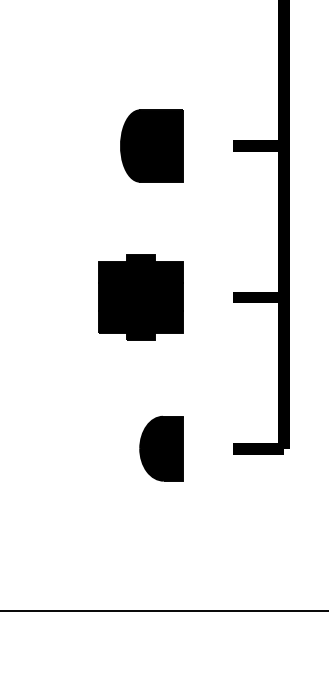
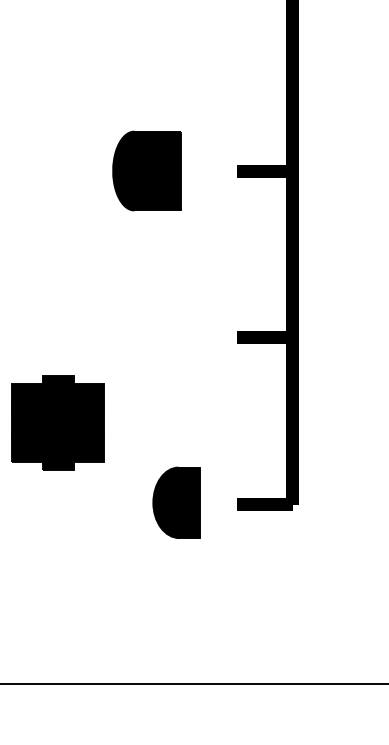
part: (140, 296) -> (57, 422), moved
part: (161, 448) -> (176, 502), moved

